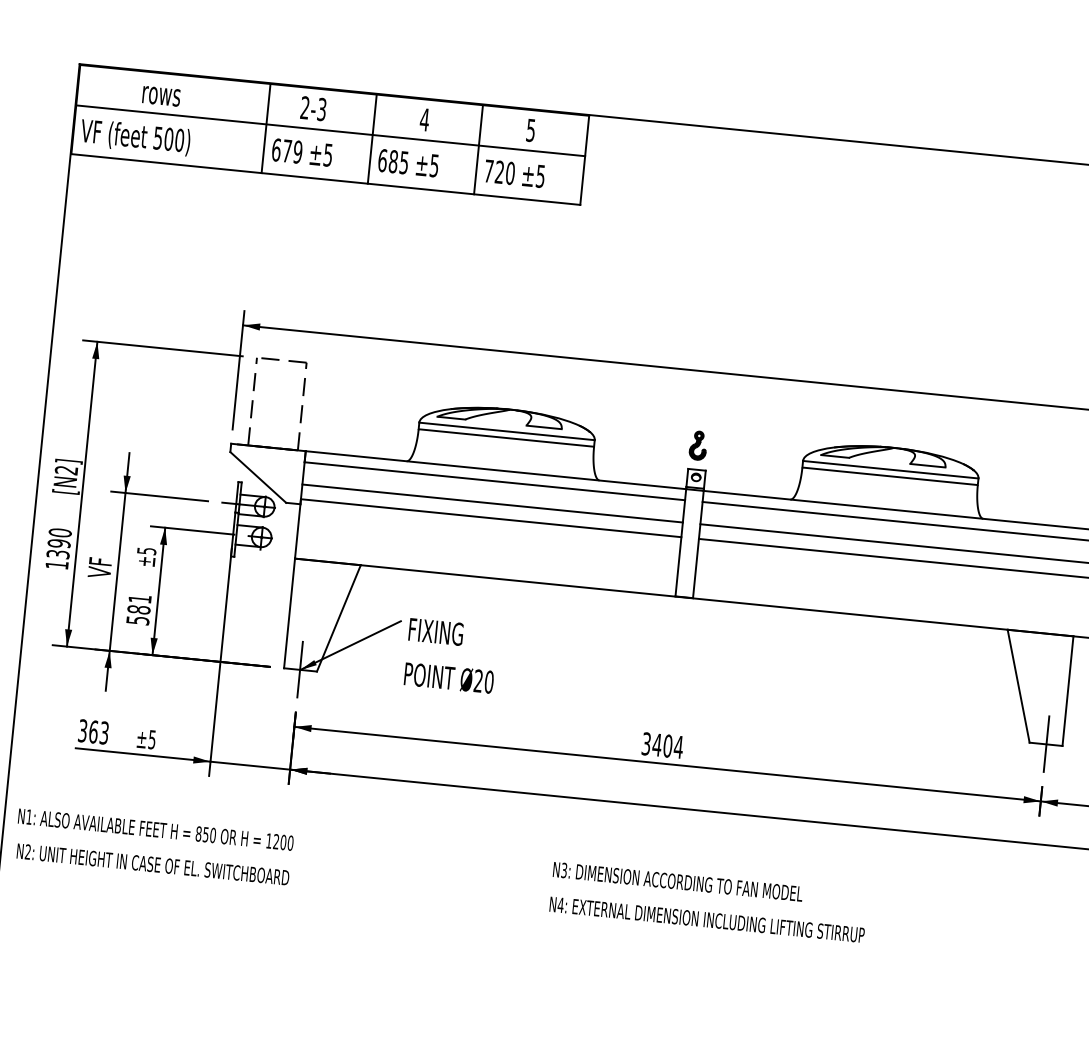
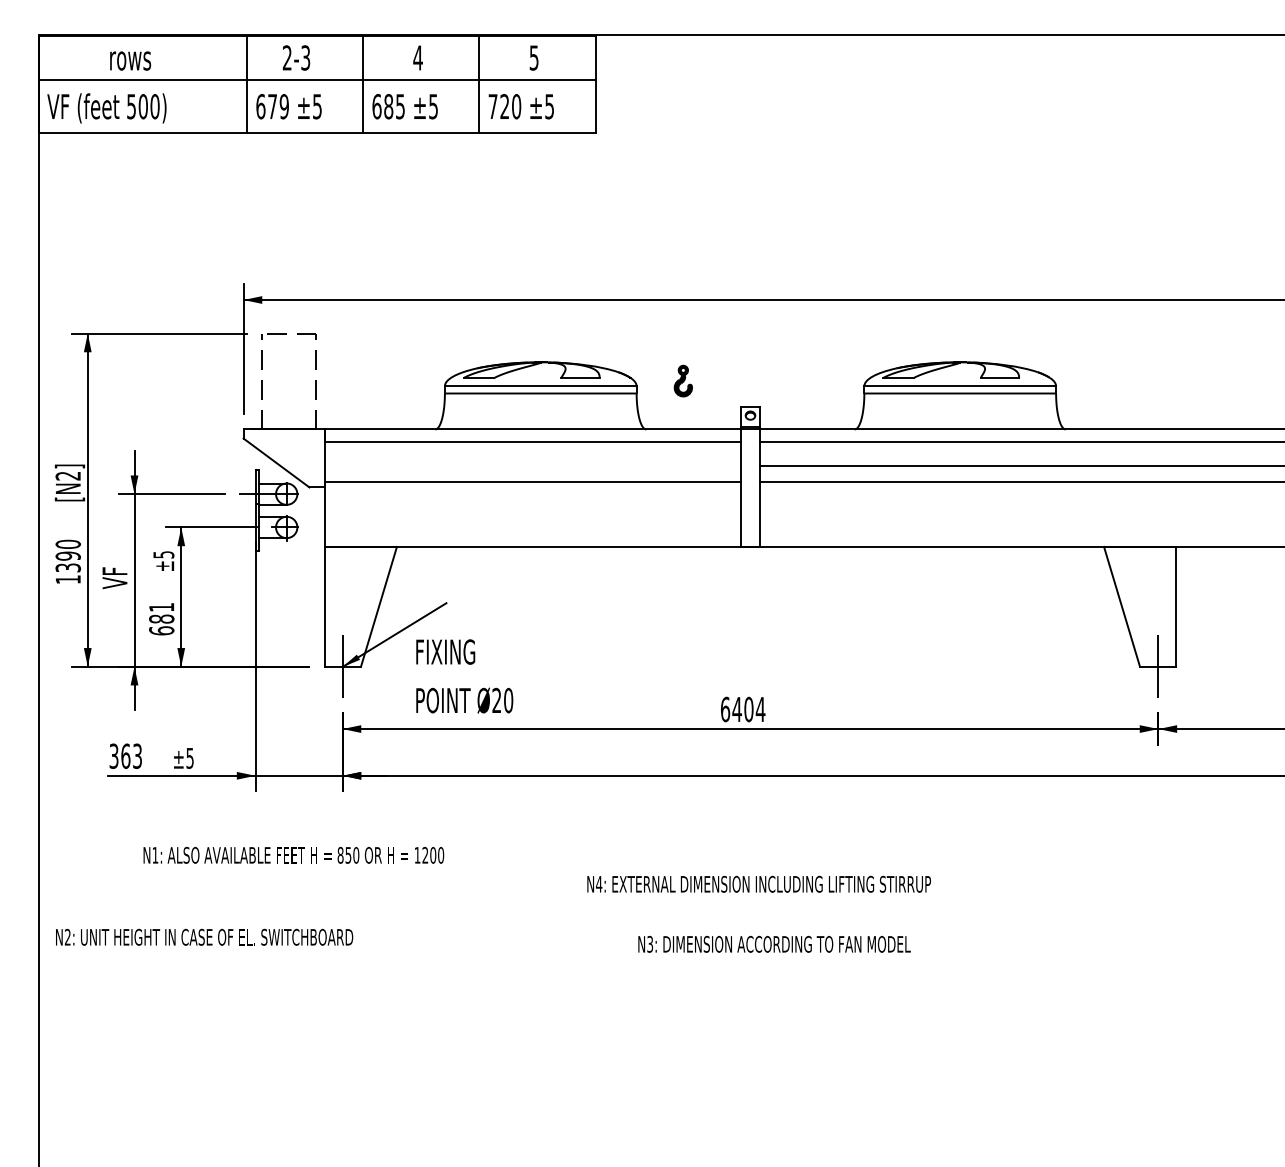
part: (697, 445) -> (682, 380), moved
line: (492, 503) -> (532, 465), removed
text: (137, 620) -> (161, 630), 581 -> 681
text: (451, 656) -> (464, 676), moved
text: (646, 743) -> (725, 709), 3404 -> 6404
text: (155, 828) -> (293, 854), moved
text: (153, 863) -> (204, 936), moved
text: (678, 881) -> (774, 943), moved
text: (706, 919) -> (758, 883), moved

